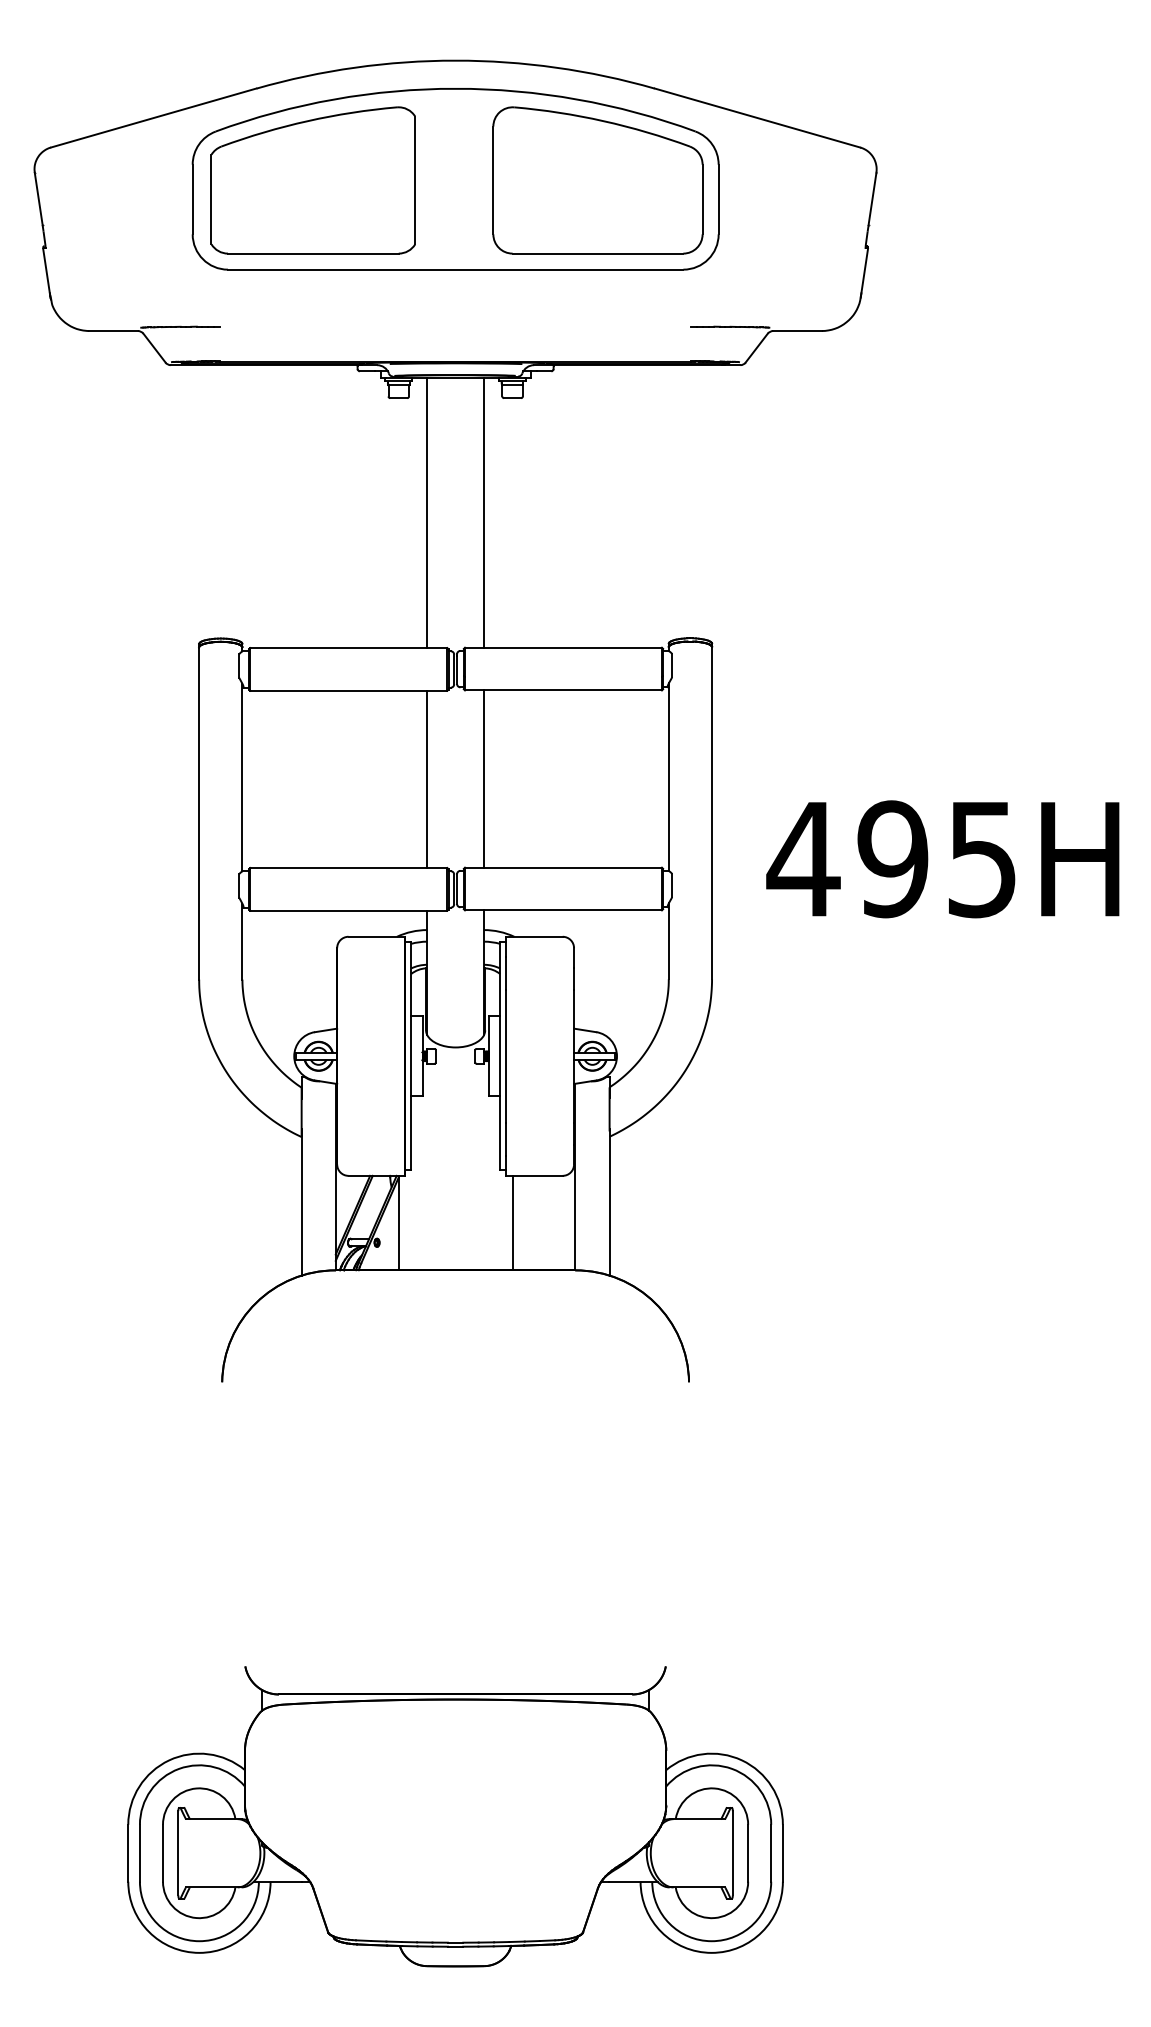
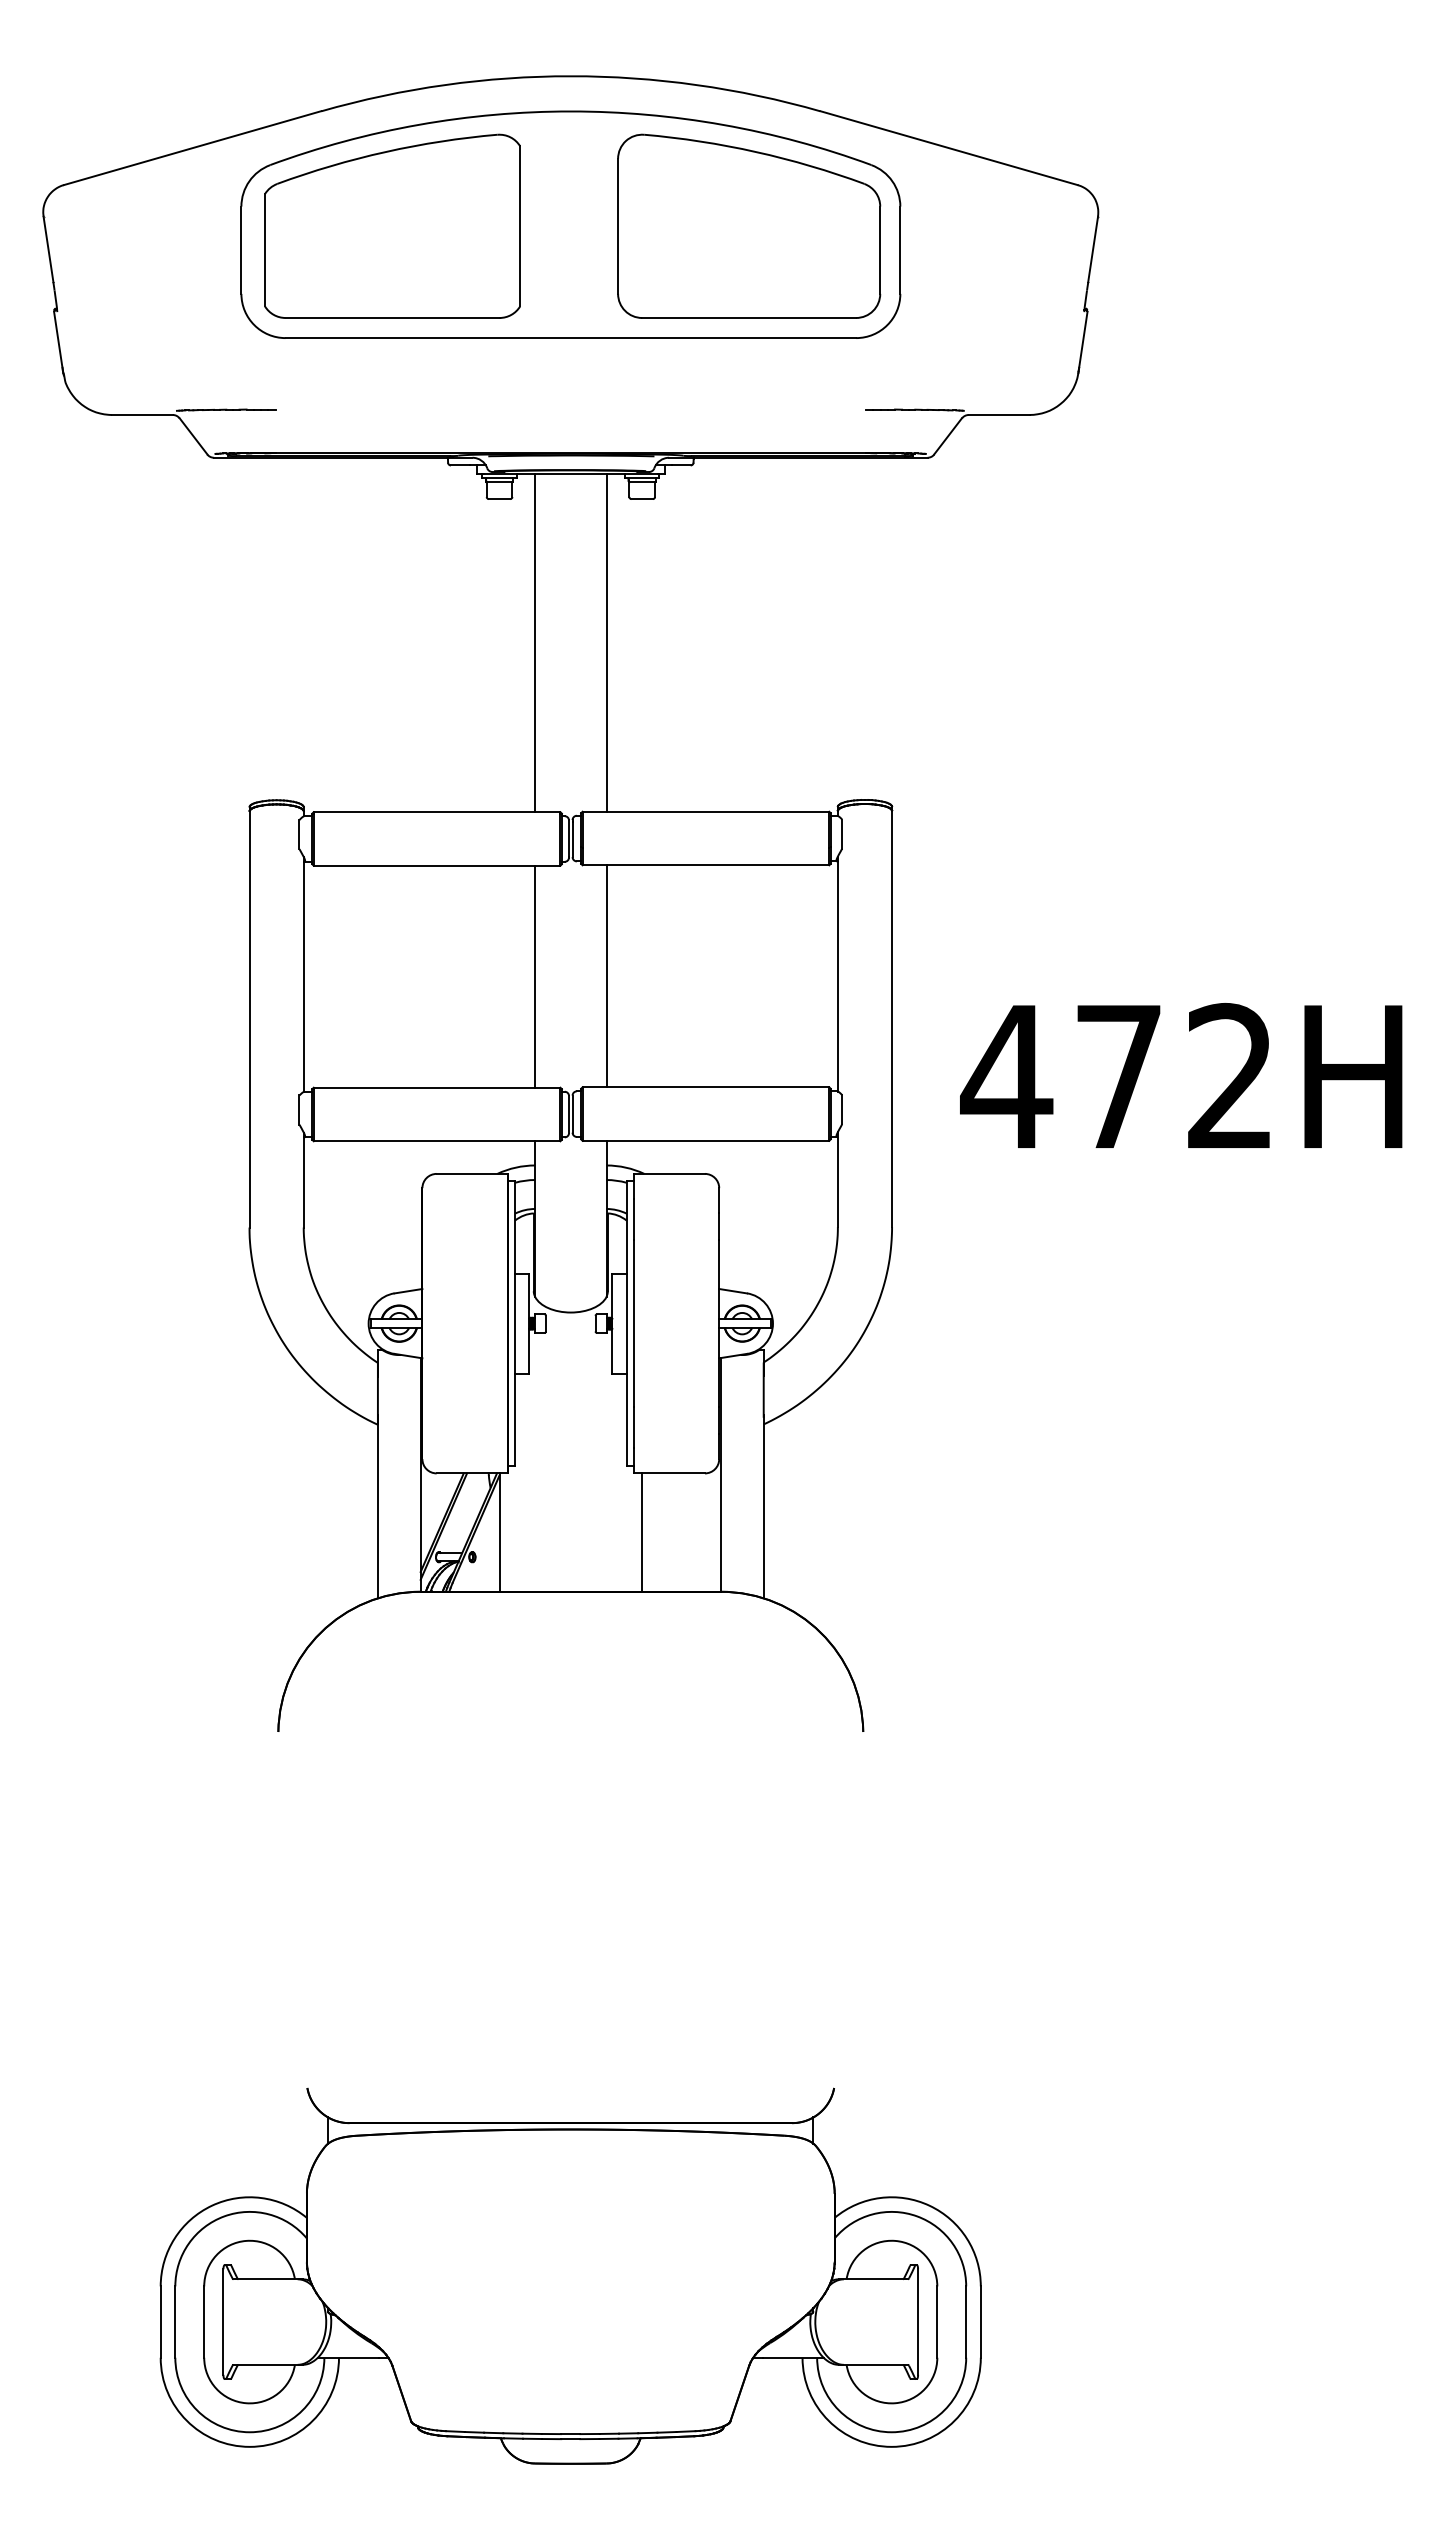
text: (935, 859) -> (1172, 1076), 495H -> 472H

